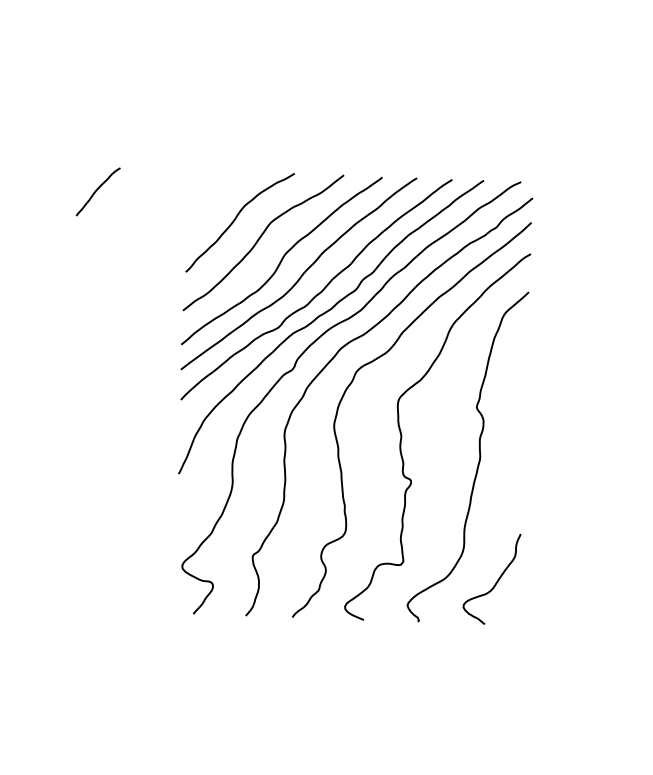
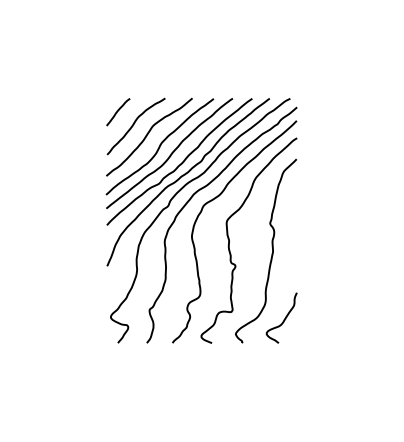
curve: (98, 190) -> (118, 111), moved

